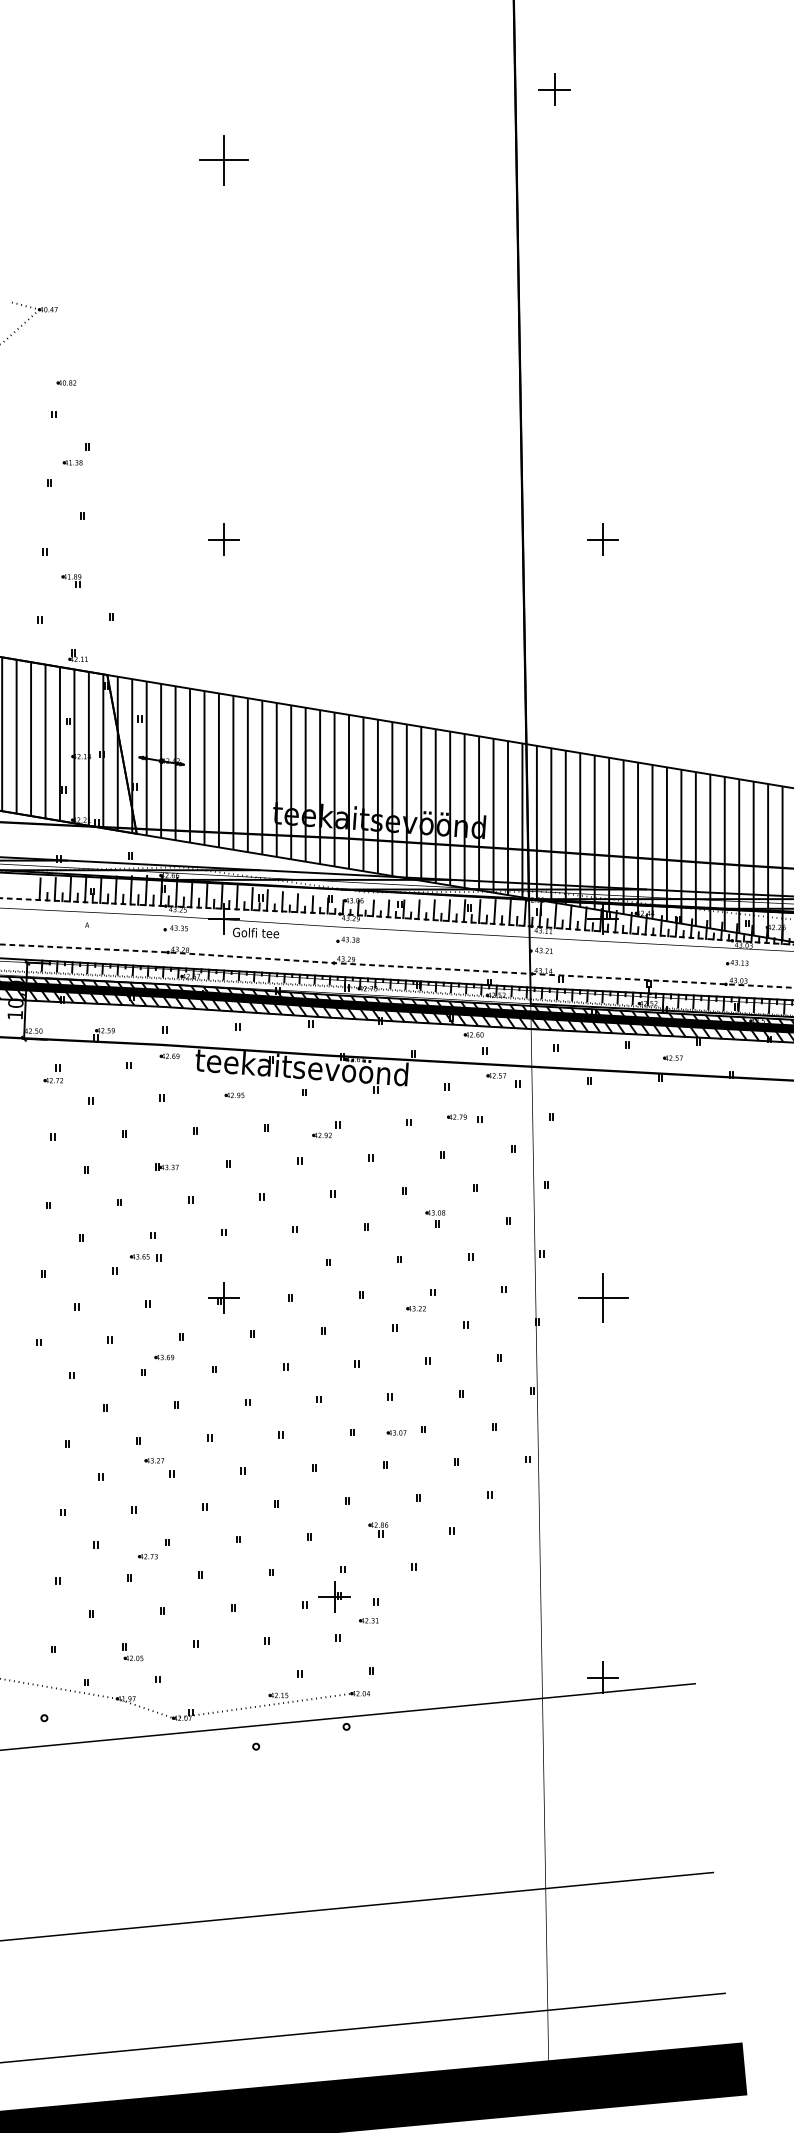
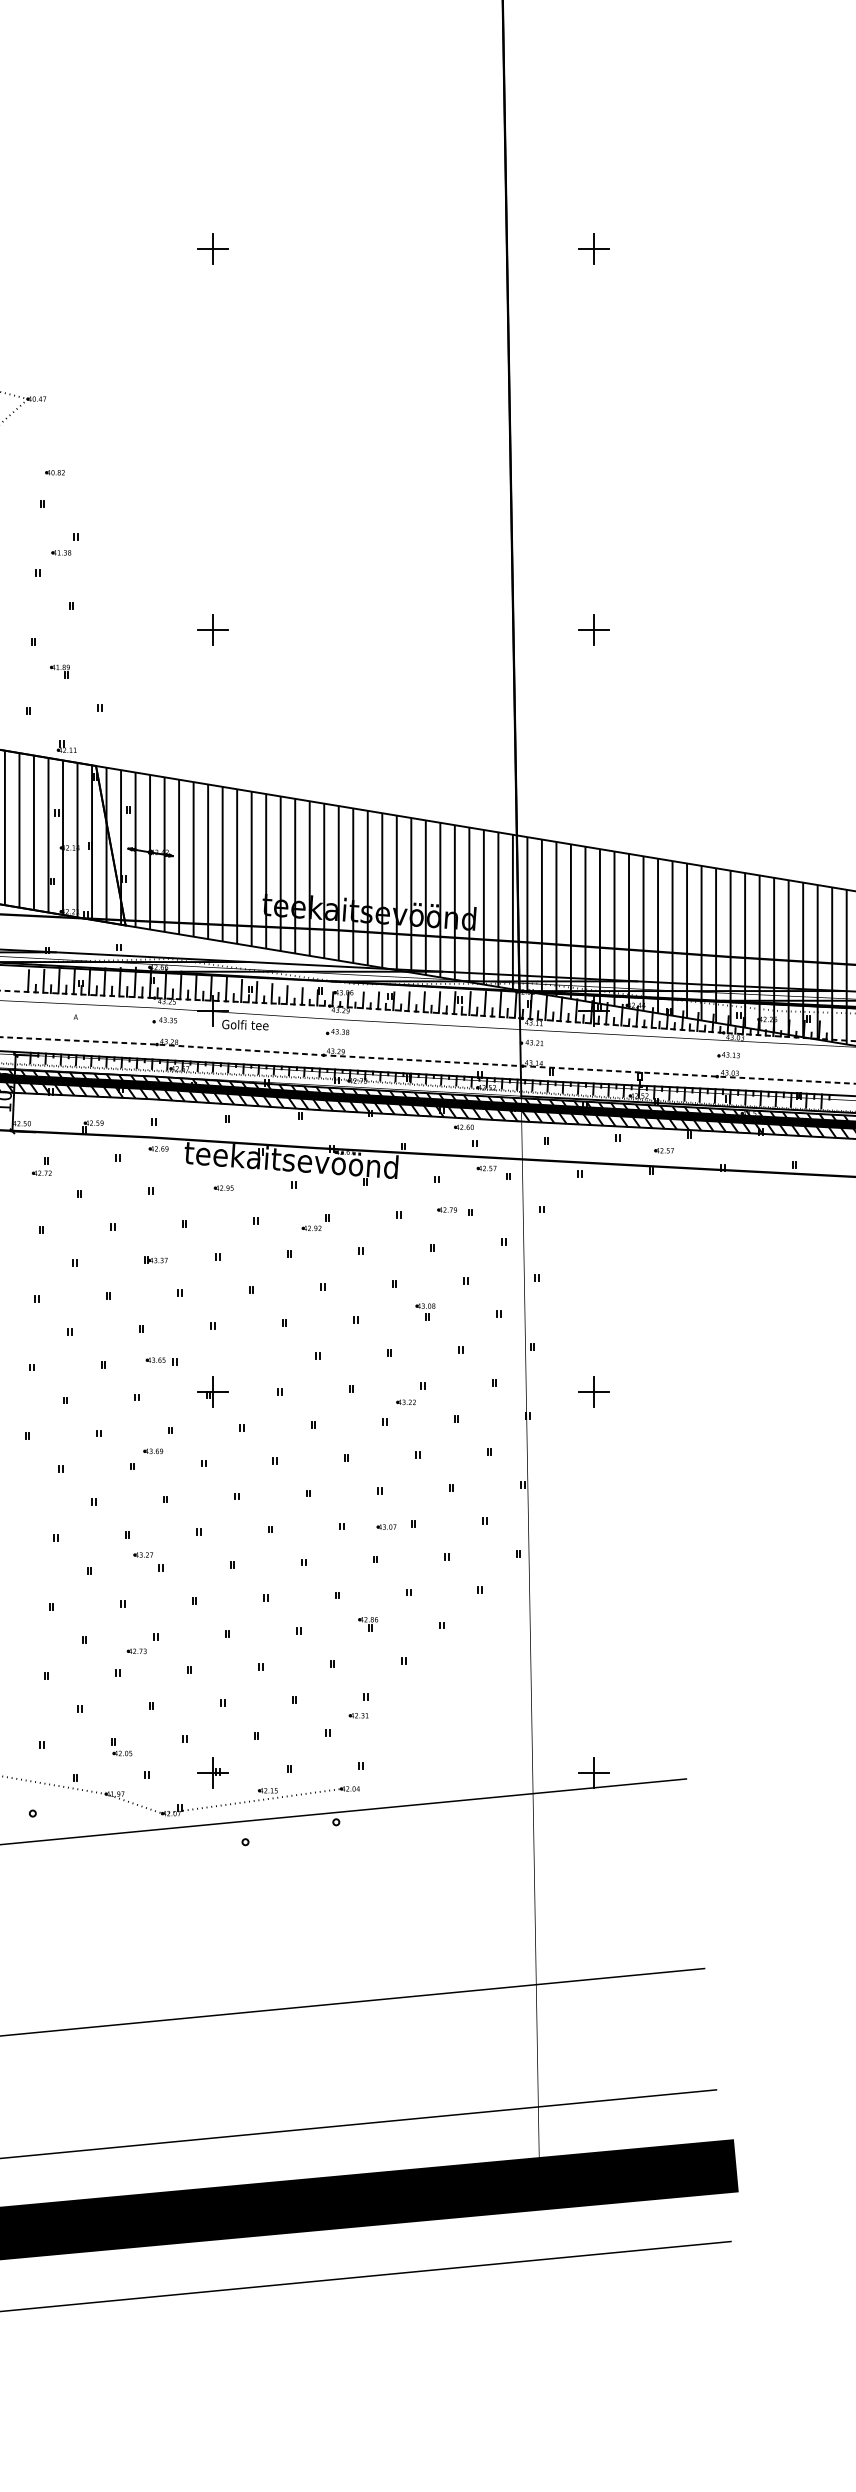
part: (553, 88) -> (593, 248), moved
part: (223, 159) -> (212, 248), size x0.62
part: (145, 1258) -> (161, 1361), moved
part: (602, 1297) -> (593, 1391), size x0.62
part: (333, 1596) -> (212, 1772), moved

